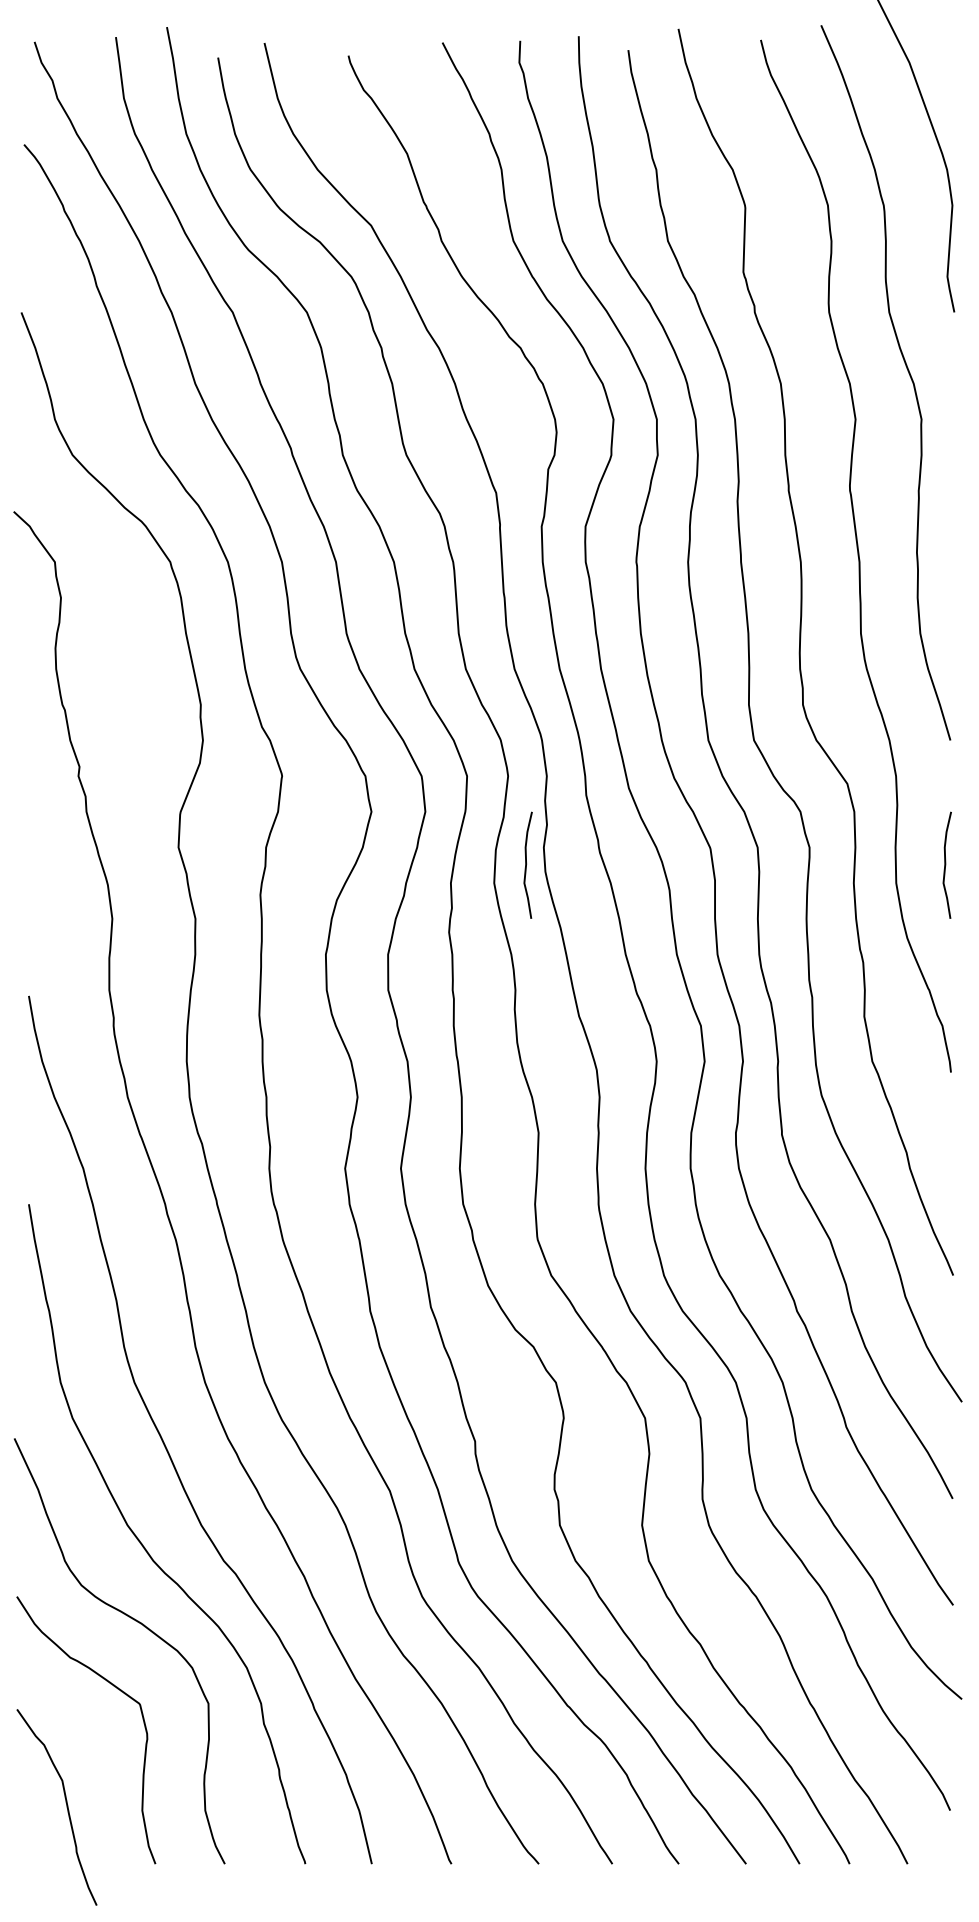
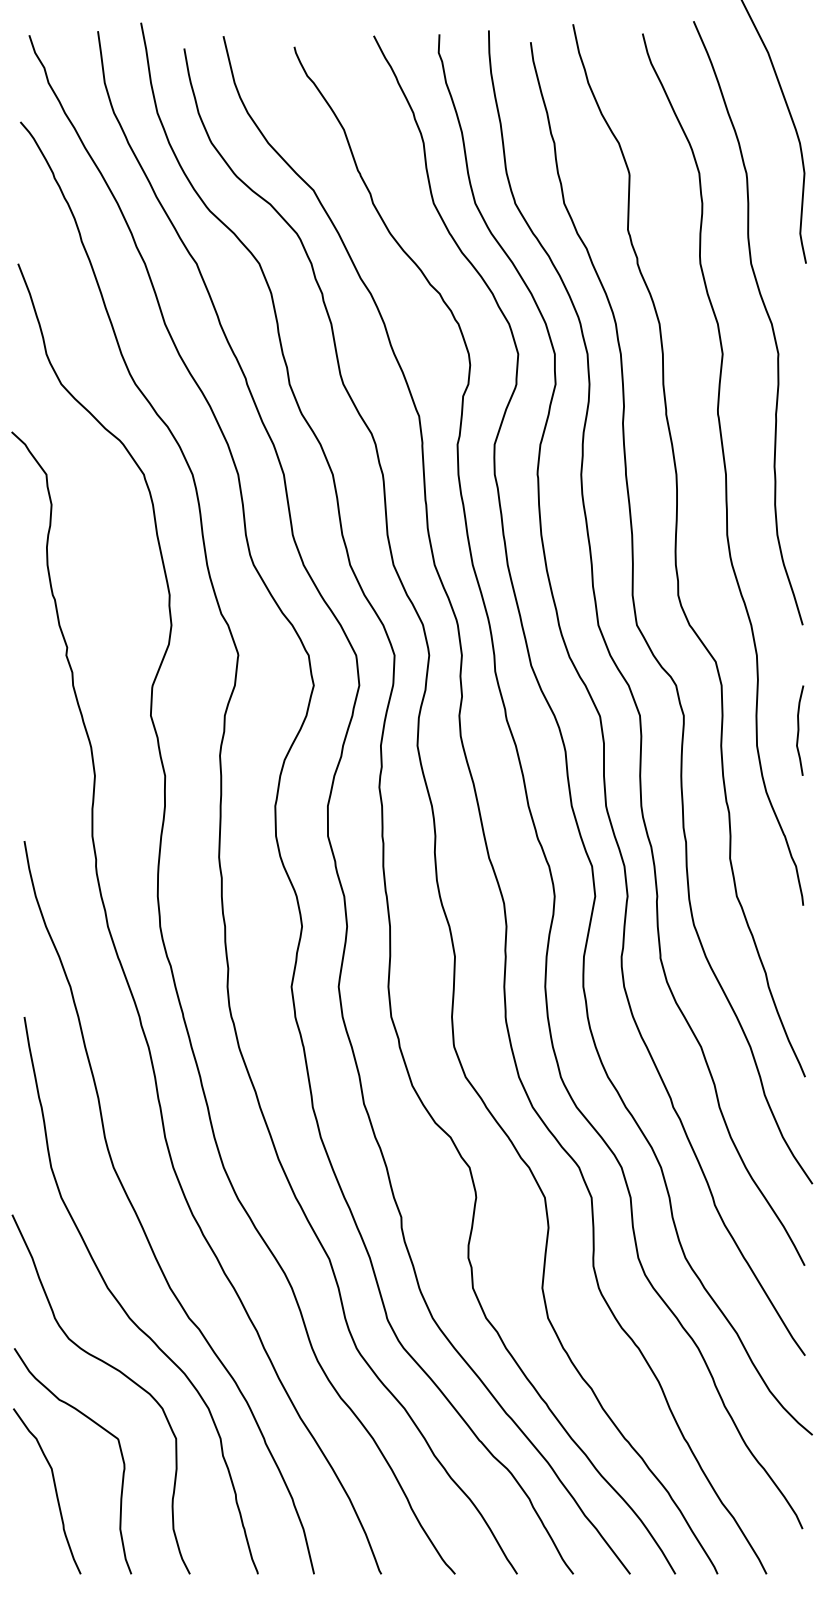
curve: (527, 865) -> (445, 730), removed
curve: (65, 1804) -> (54, 1488), moved

